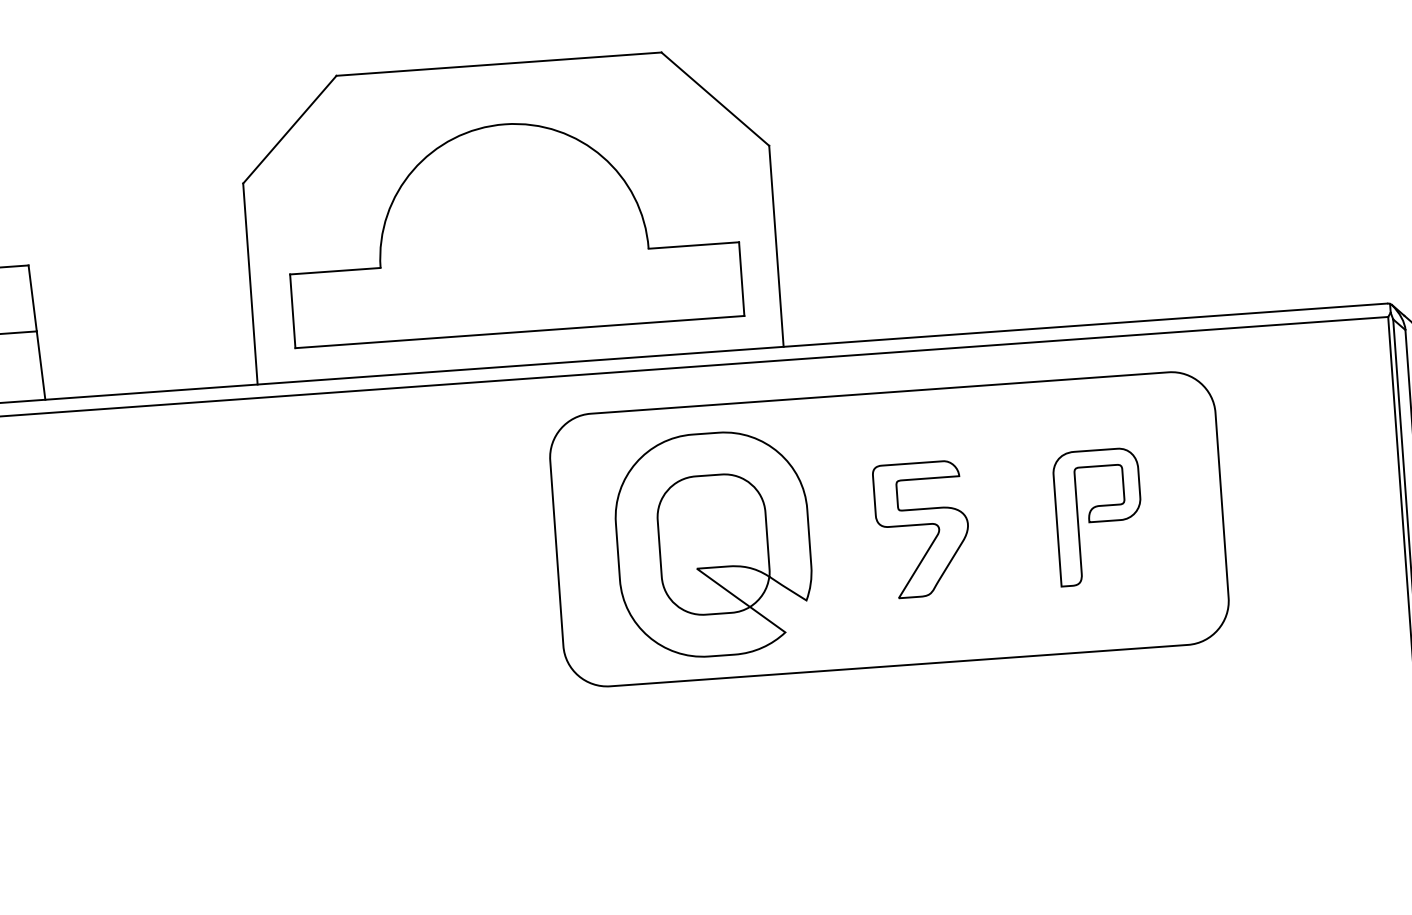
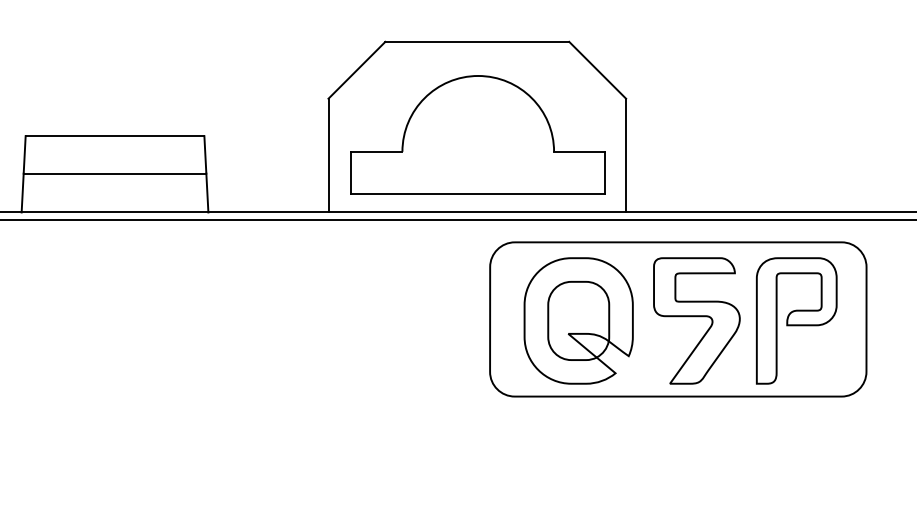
part: (1098, 516) -> (796, 320), size x1.67
part: (921, 528) -> (696, 320), size x1.67

